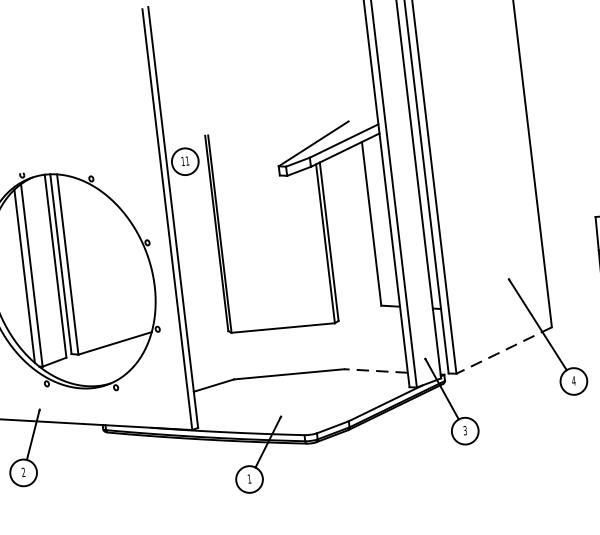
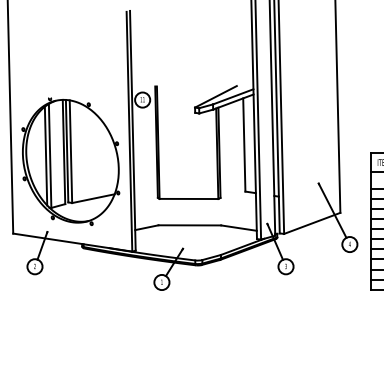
line: (502, 350) -> (311, 223), dashed -> solid
line: (375, 371) -> (238, 228), dashed -> solid

